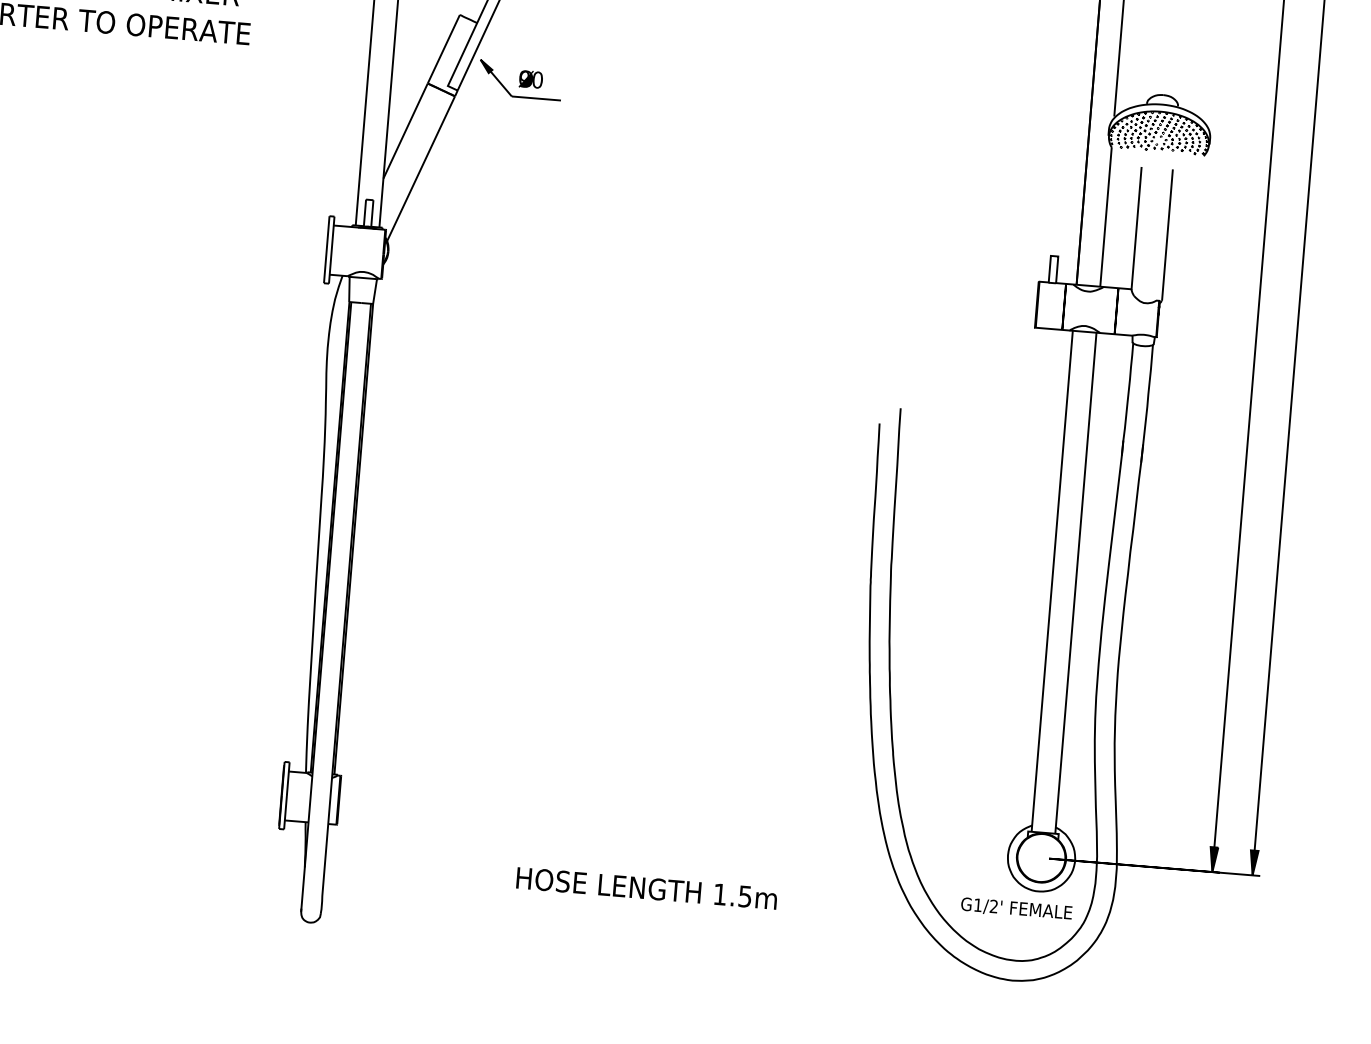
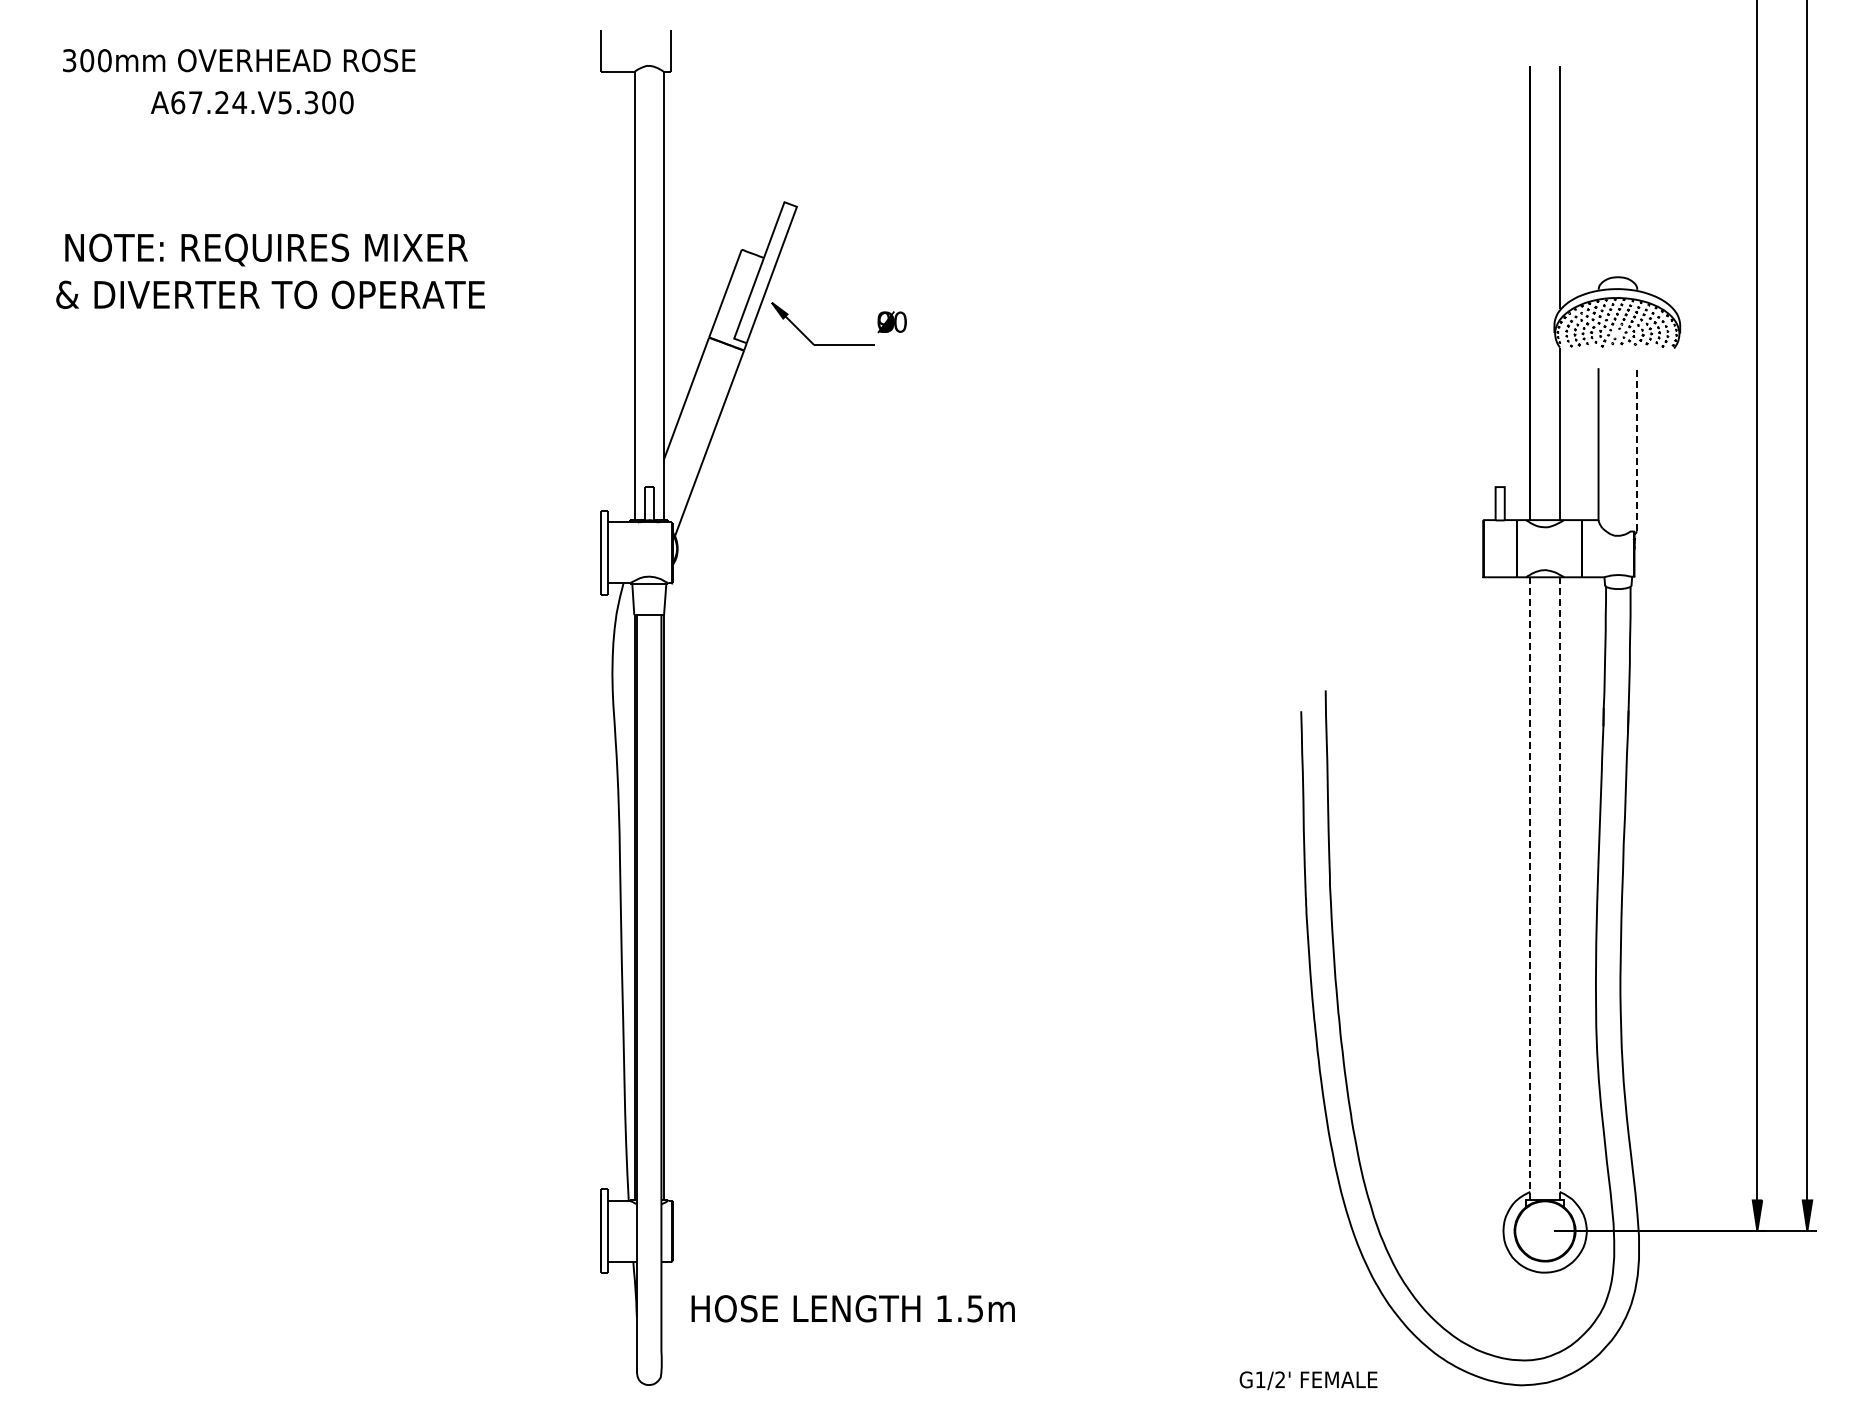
text: (530, 79) -> (891, 322), moved
line: (1167, 235) -> (1637, 449), solid -> dashed
line: (1052, 582) -> (1530, 889), solid -> dashed
line: (1075, 583) -> (1559, 888), solid -> dashed
text: (646, 888) -> (852, 1308), moved
text: (1016, 908) -> (1308, 1380), moved

